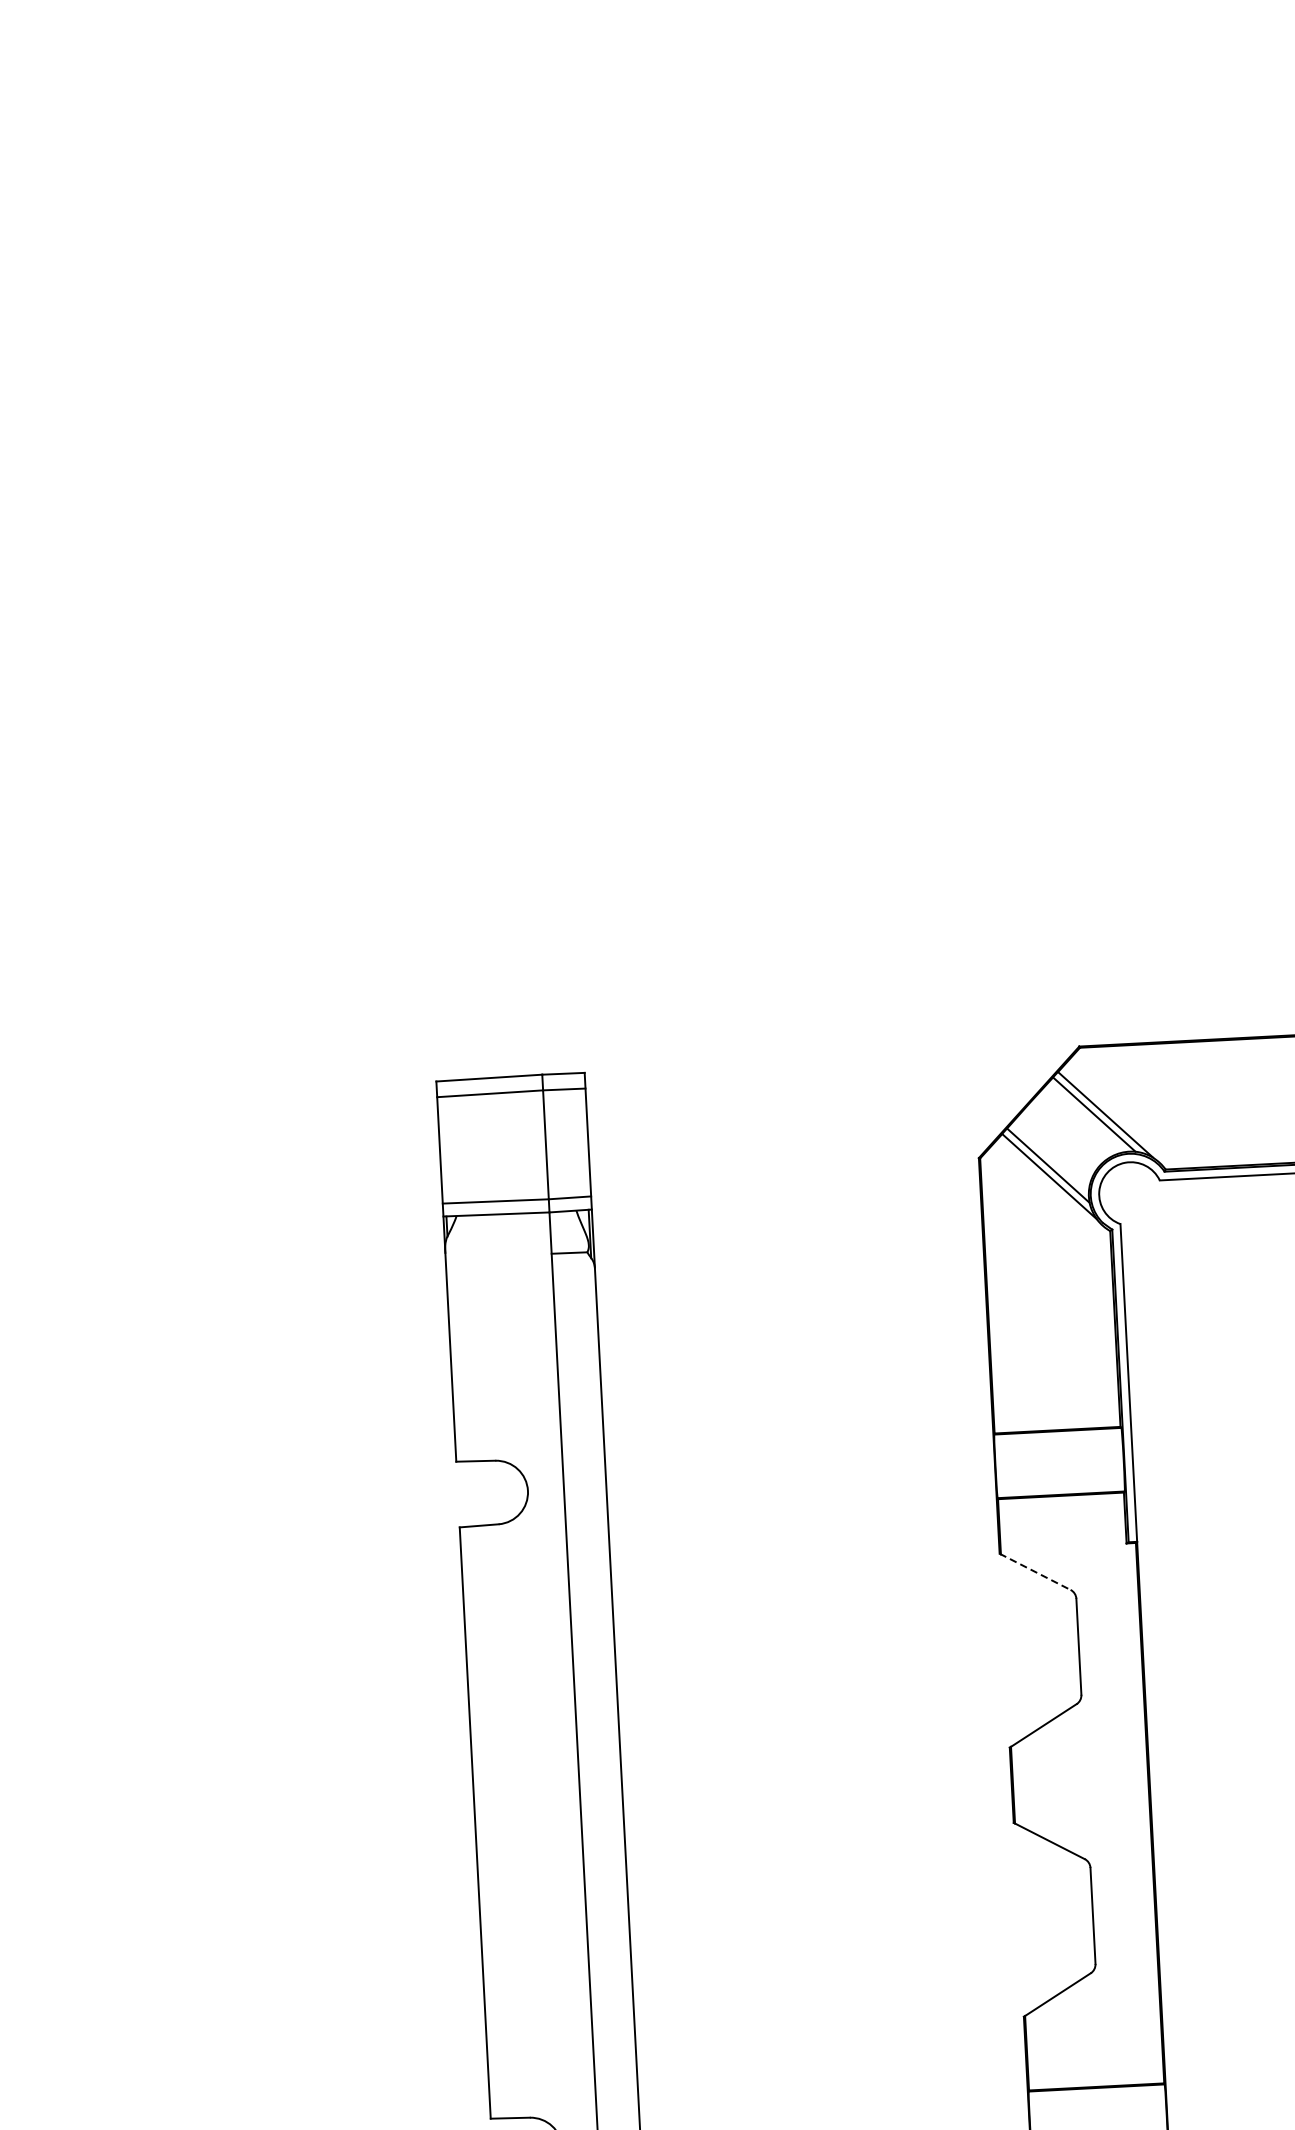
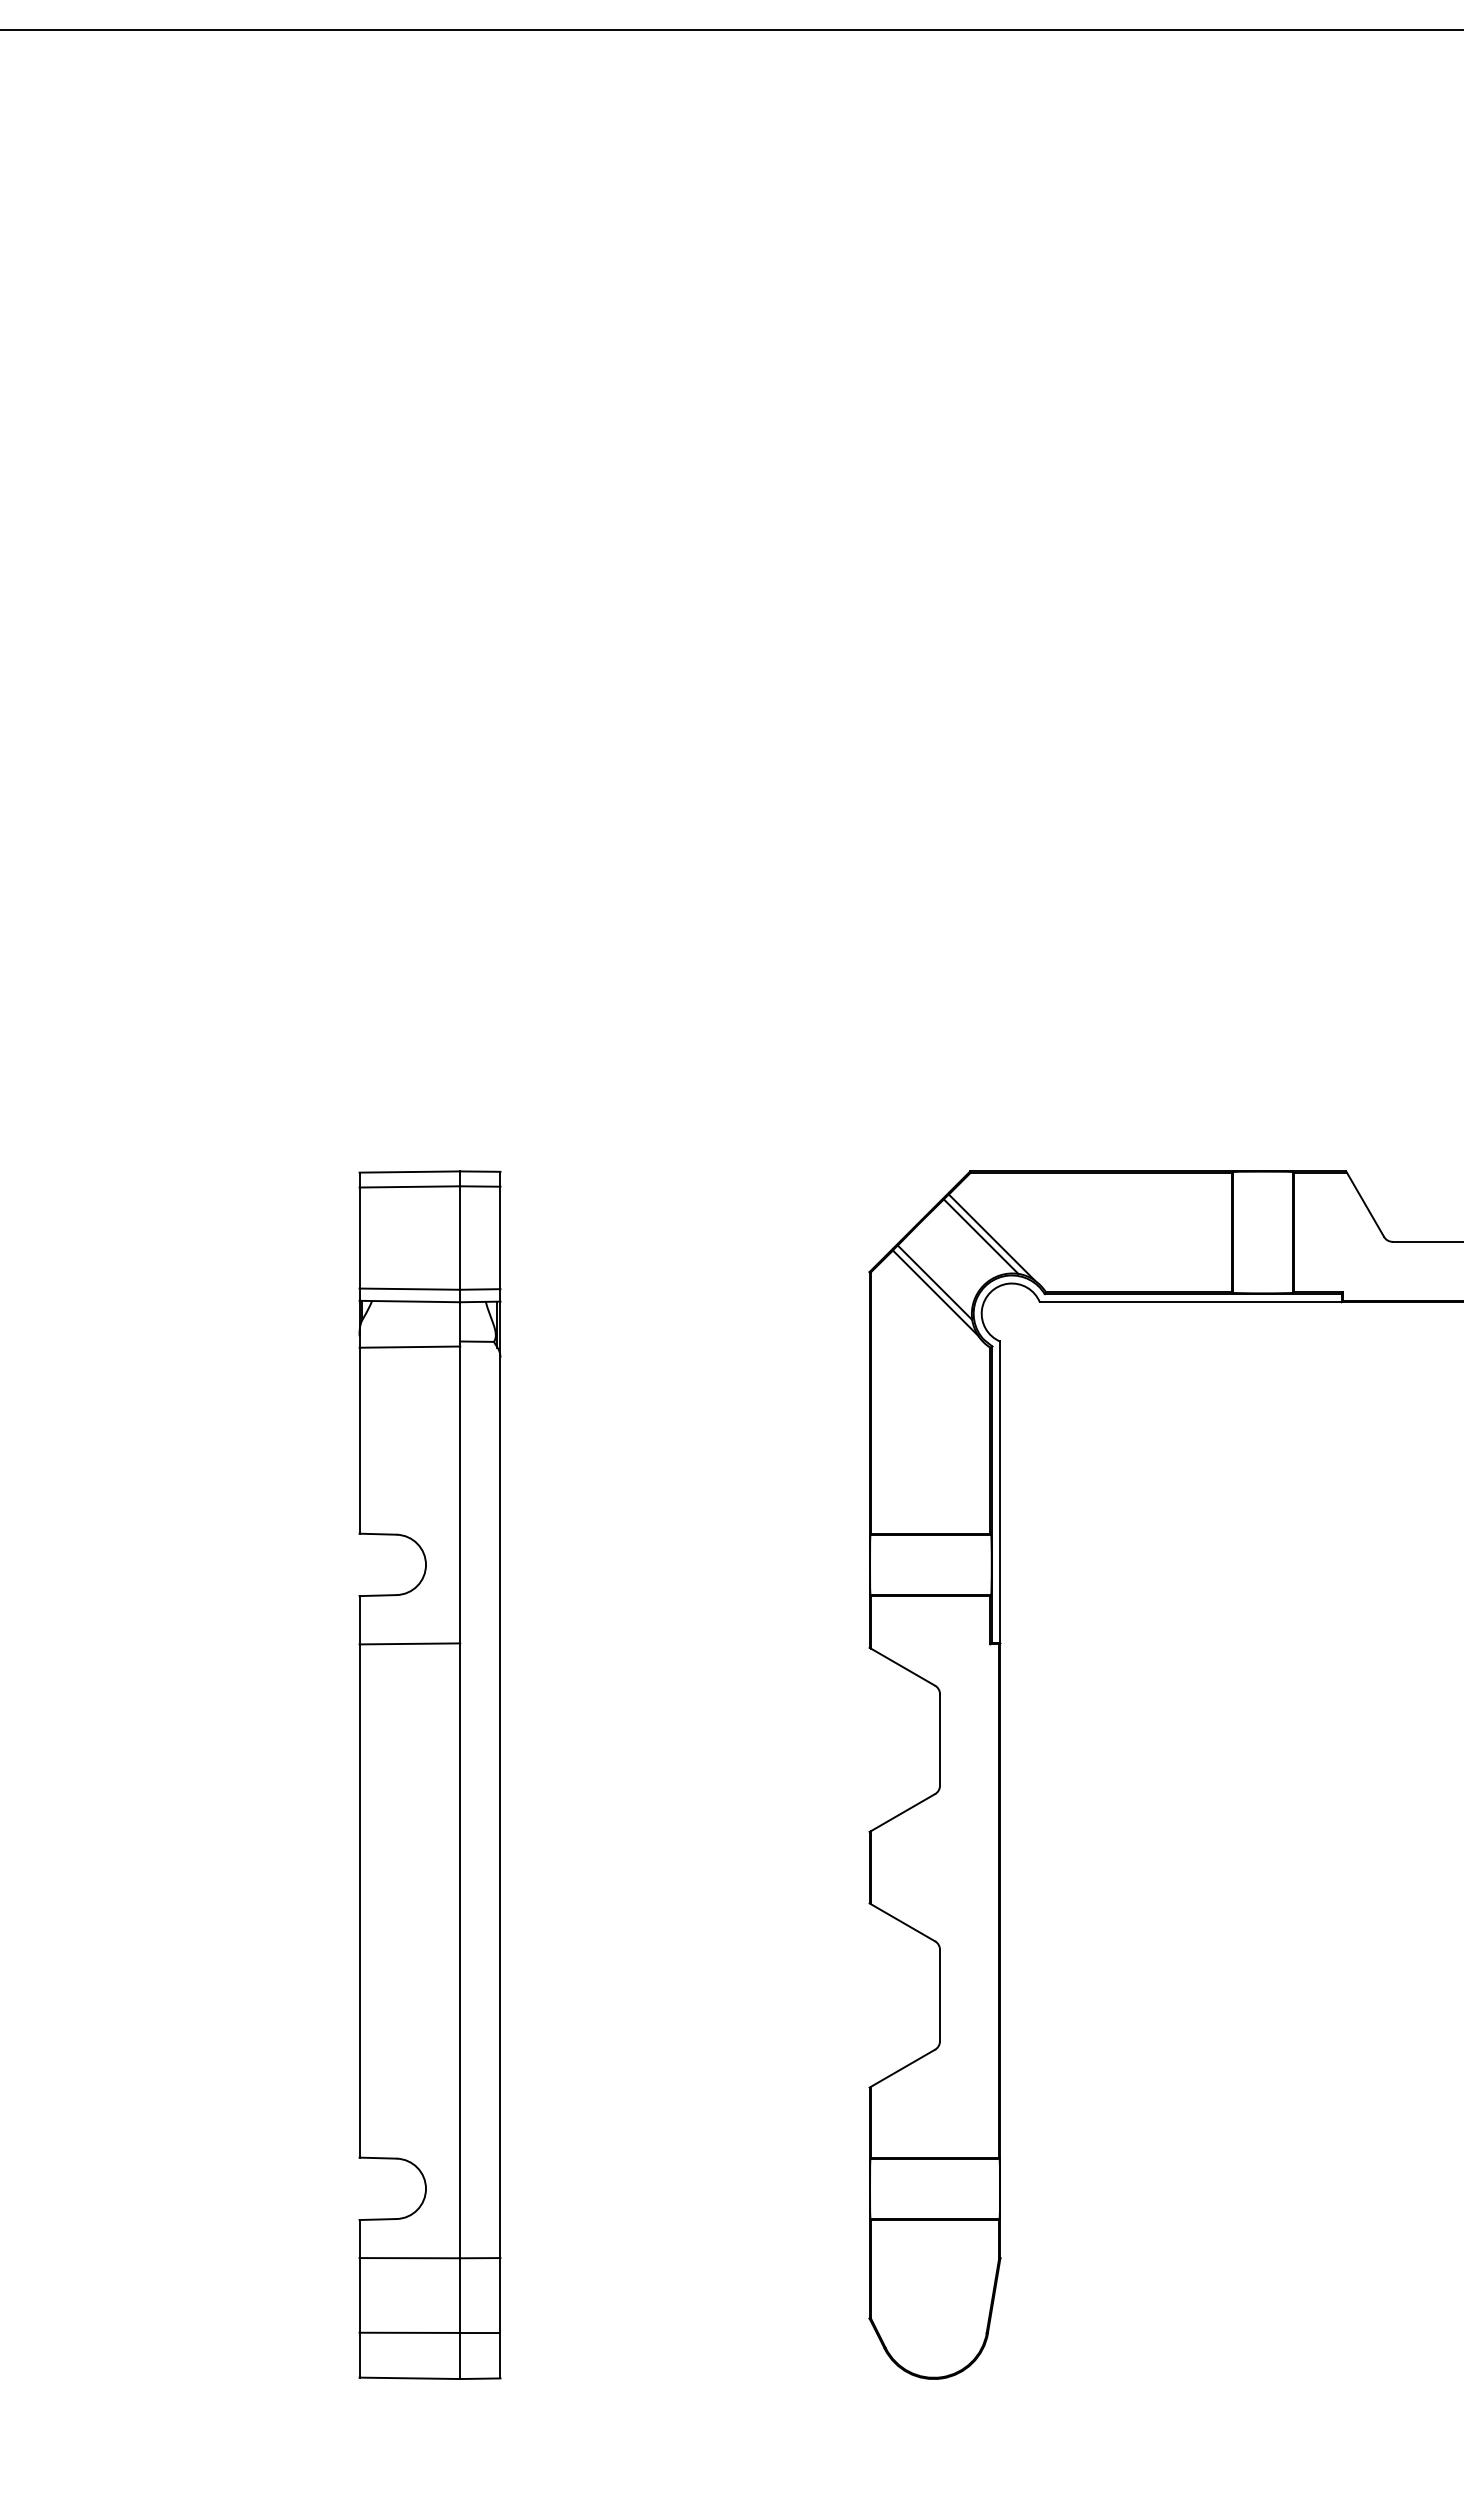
line: (498, 1261) -> (409, 1346), added
line: (1035, 1571) -> (902, 1666), dashed -> solid
line: (514, 1574) -> (409, 1643), added

